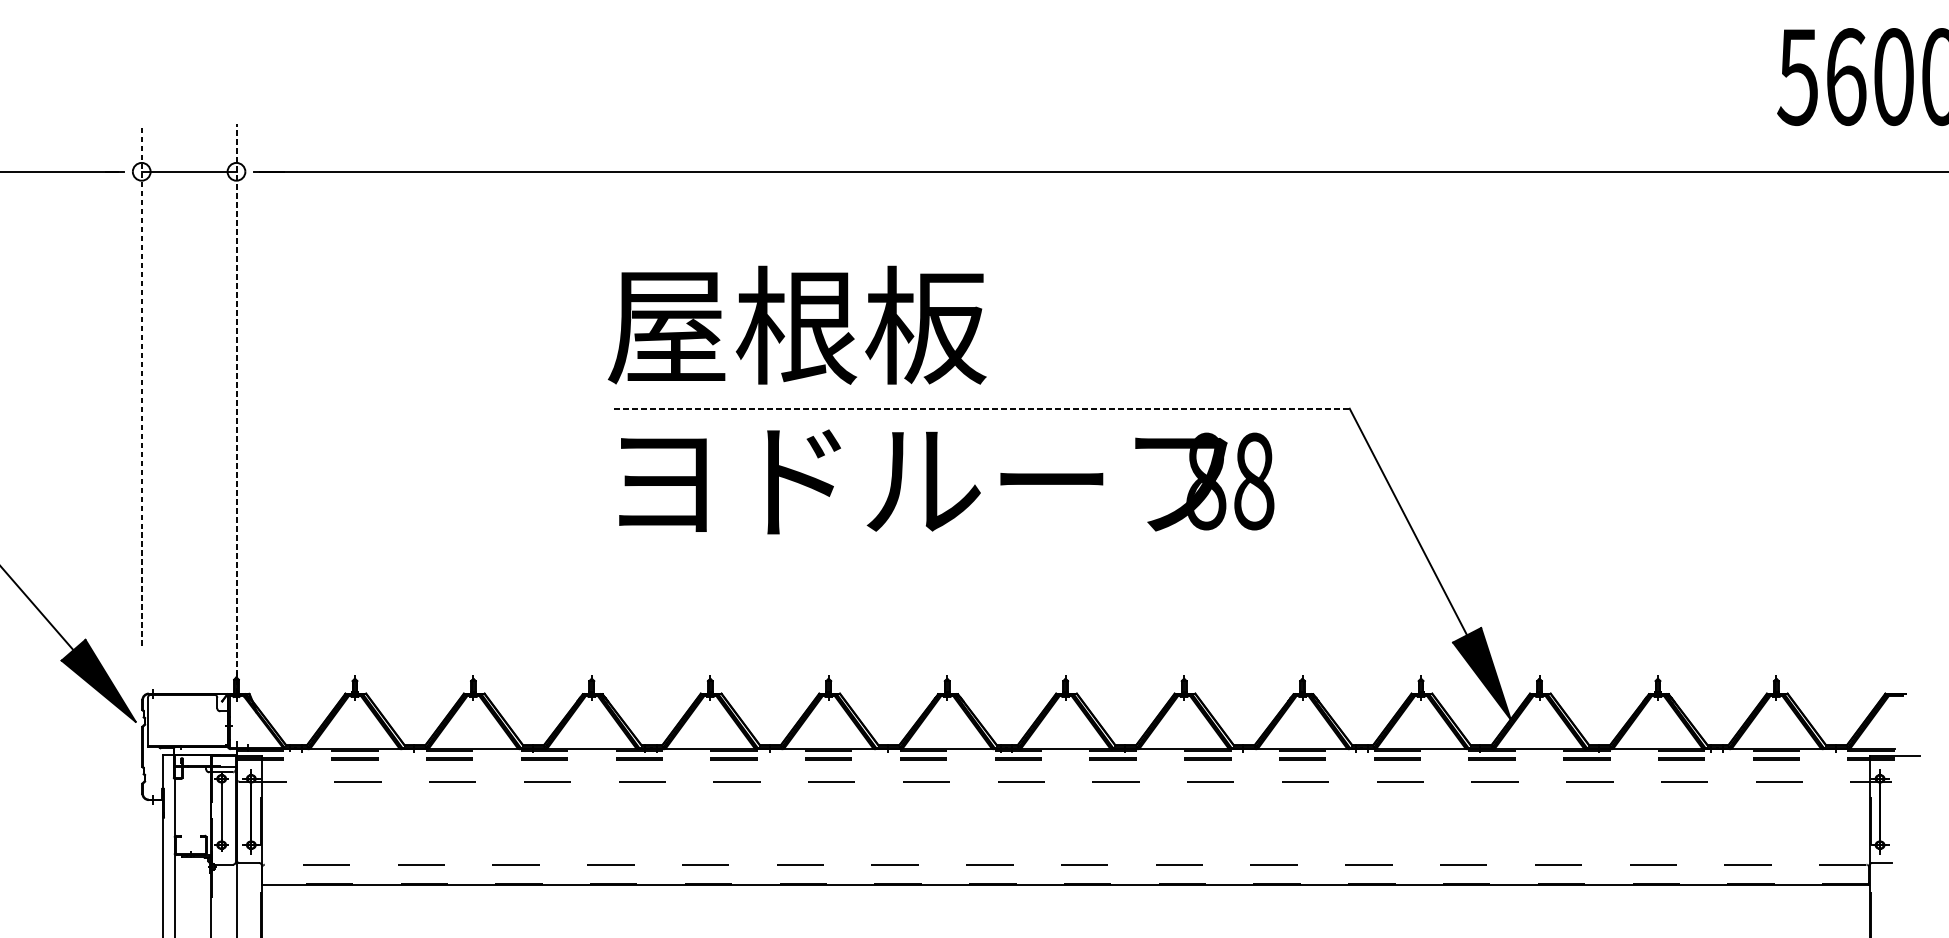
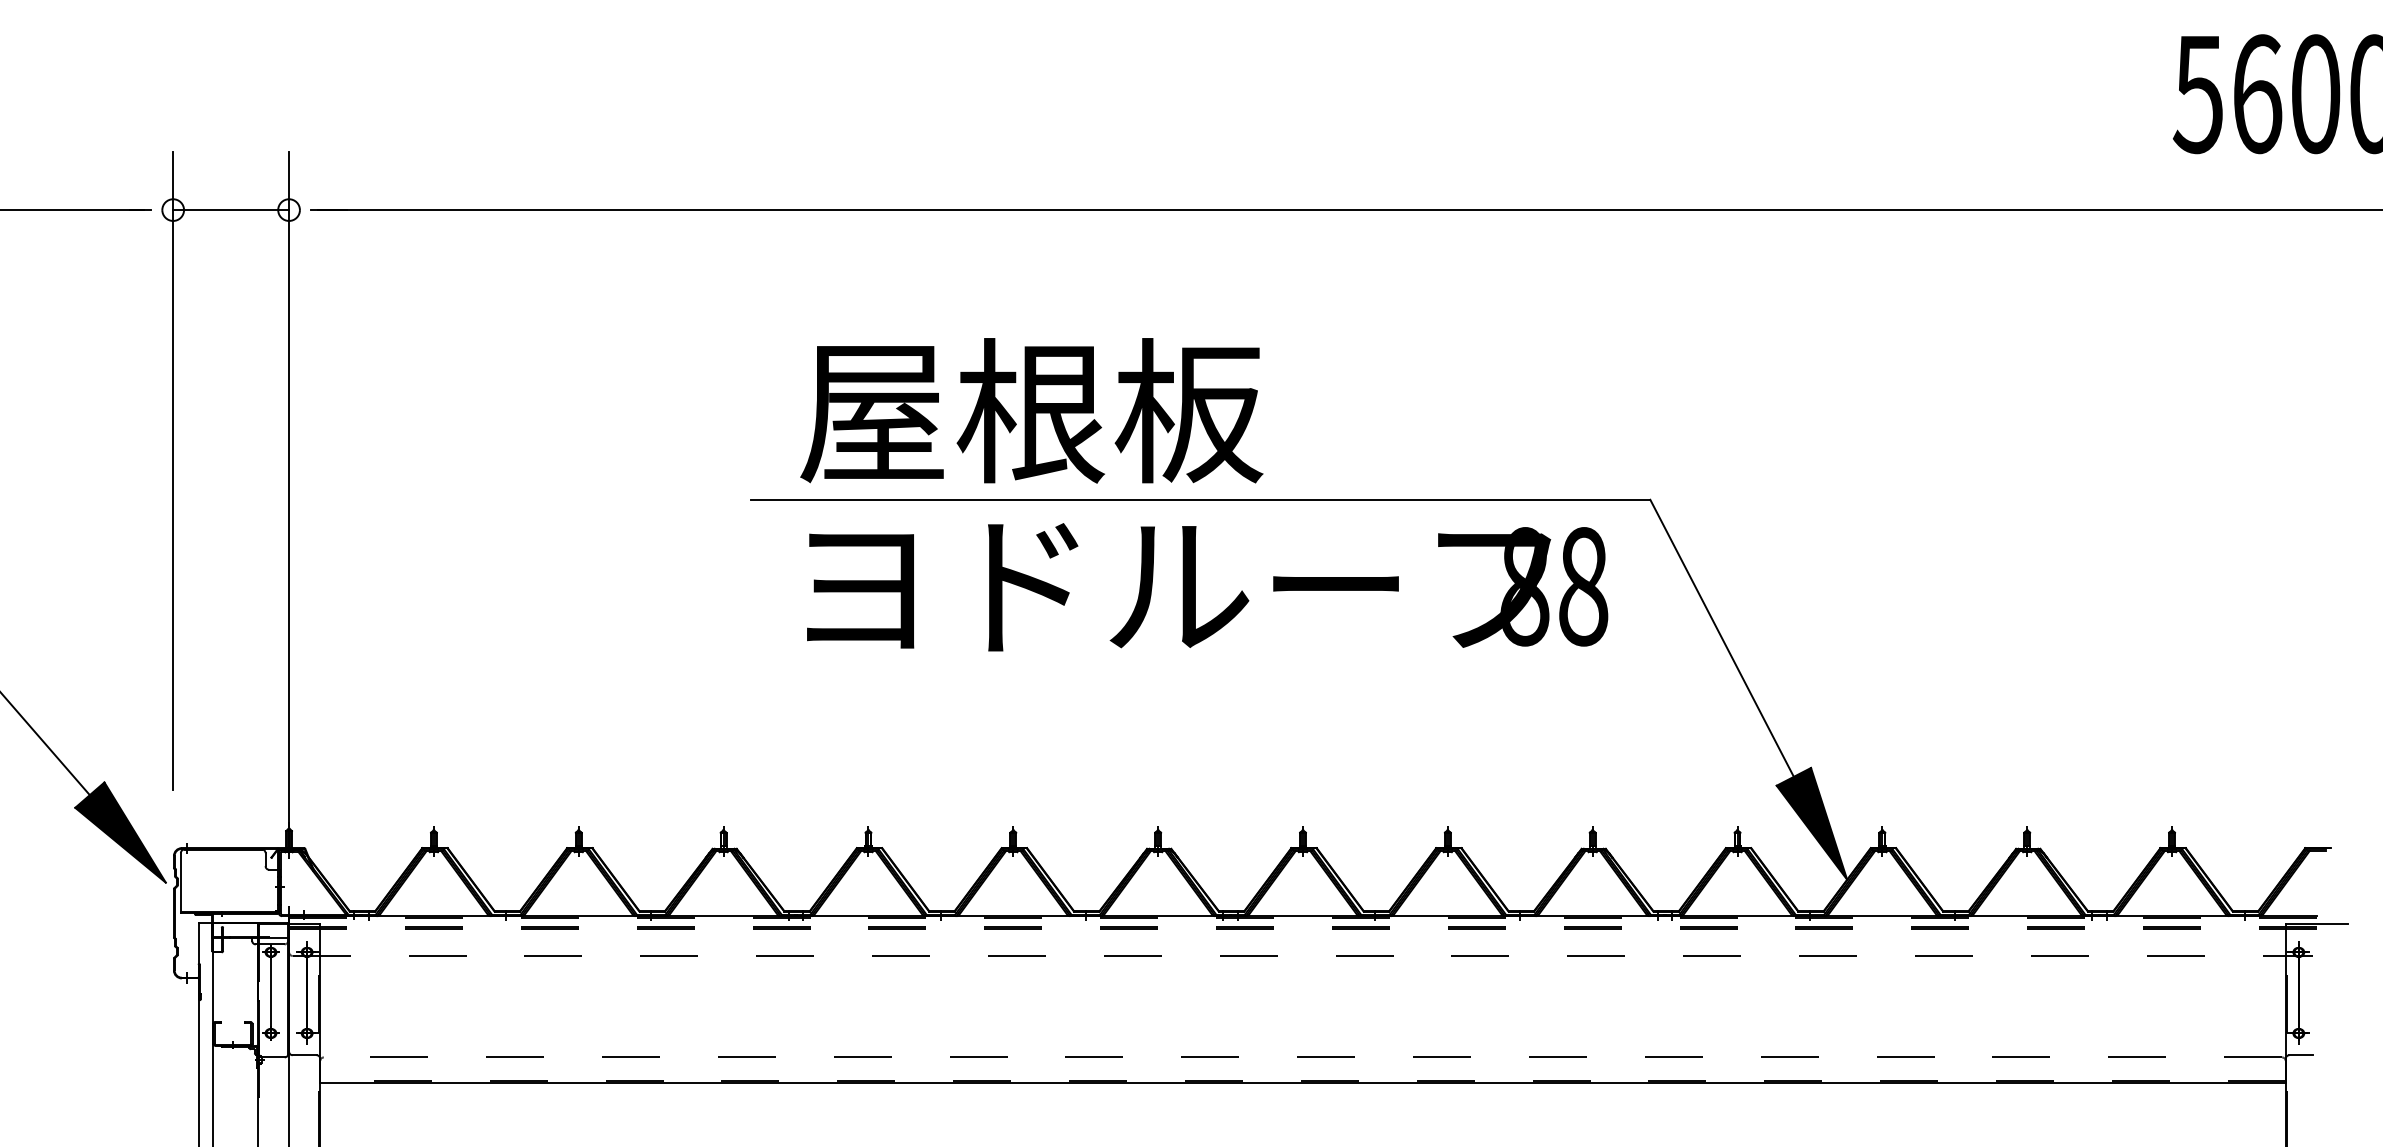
text: (797, 325) -> (1031, 410), moved
line: (141, 385) -> (173, 471), dashed -> solid
line: (981, 408) -> (1200, 499), dashed -> solid
line: (236, 409) -> (289, 500), dashed -> solid
text: (946, 482) -> (1207, 587), moved

